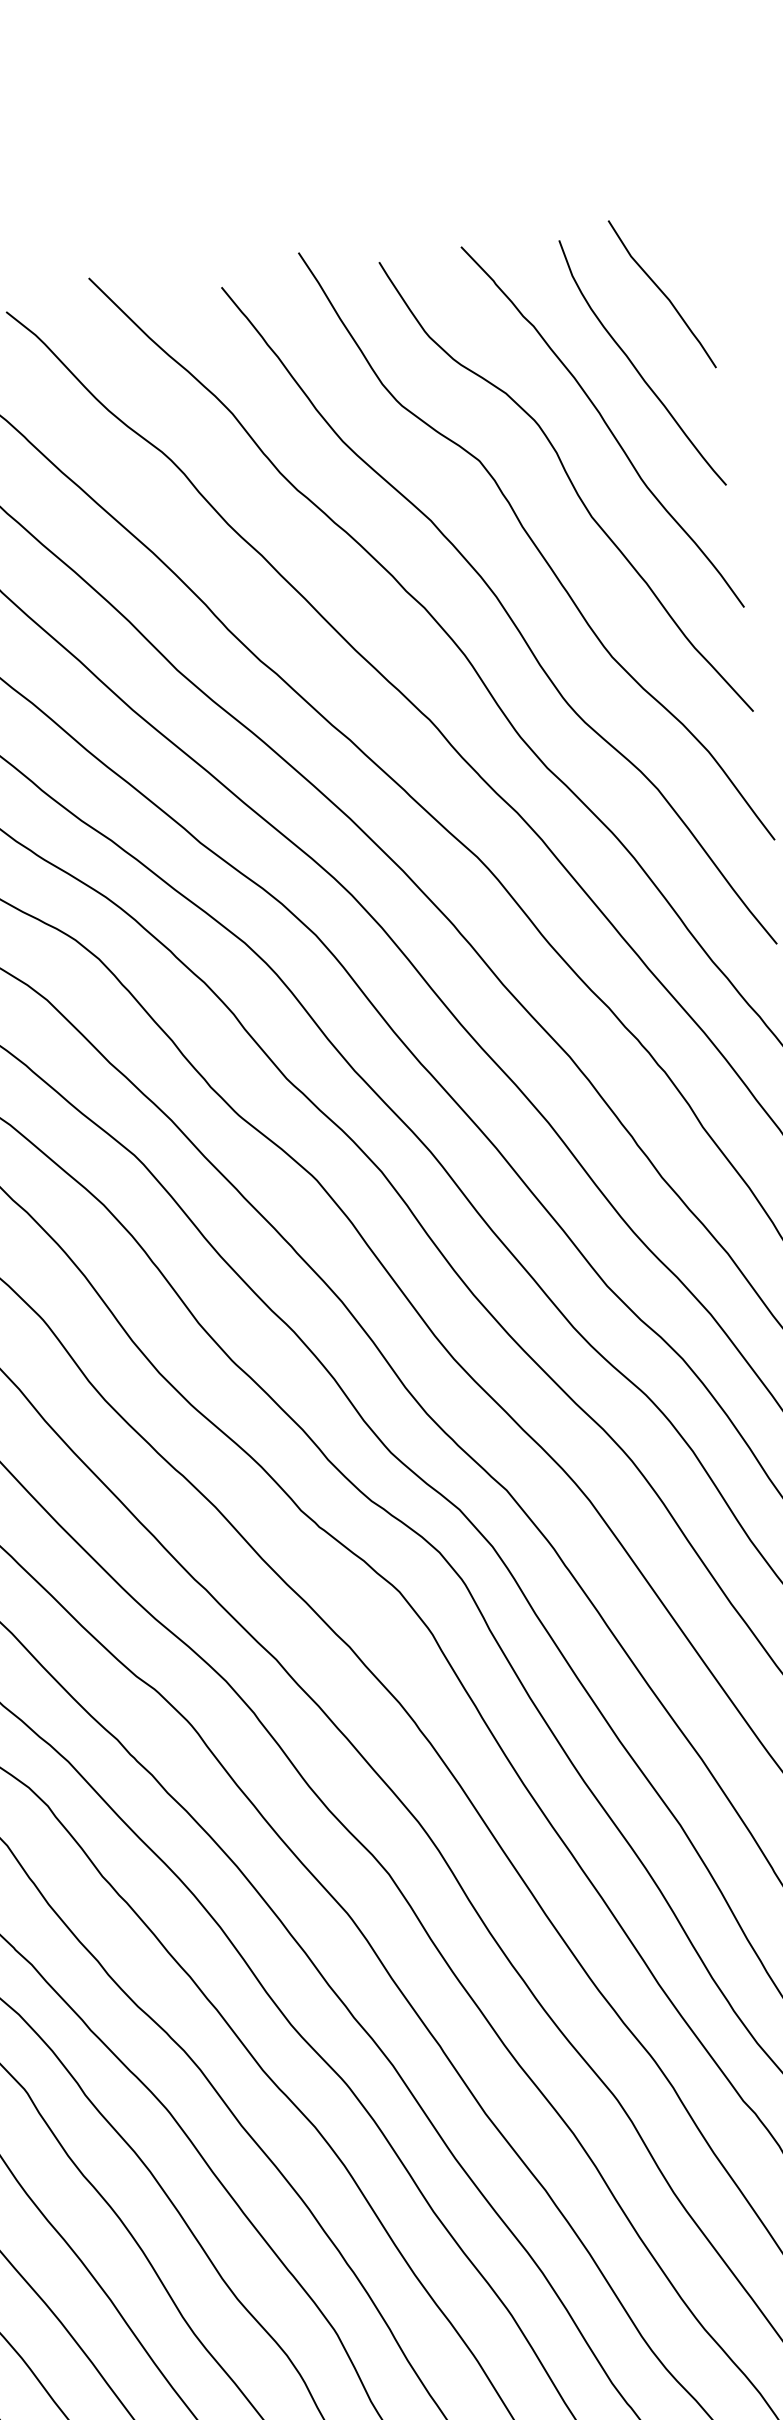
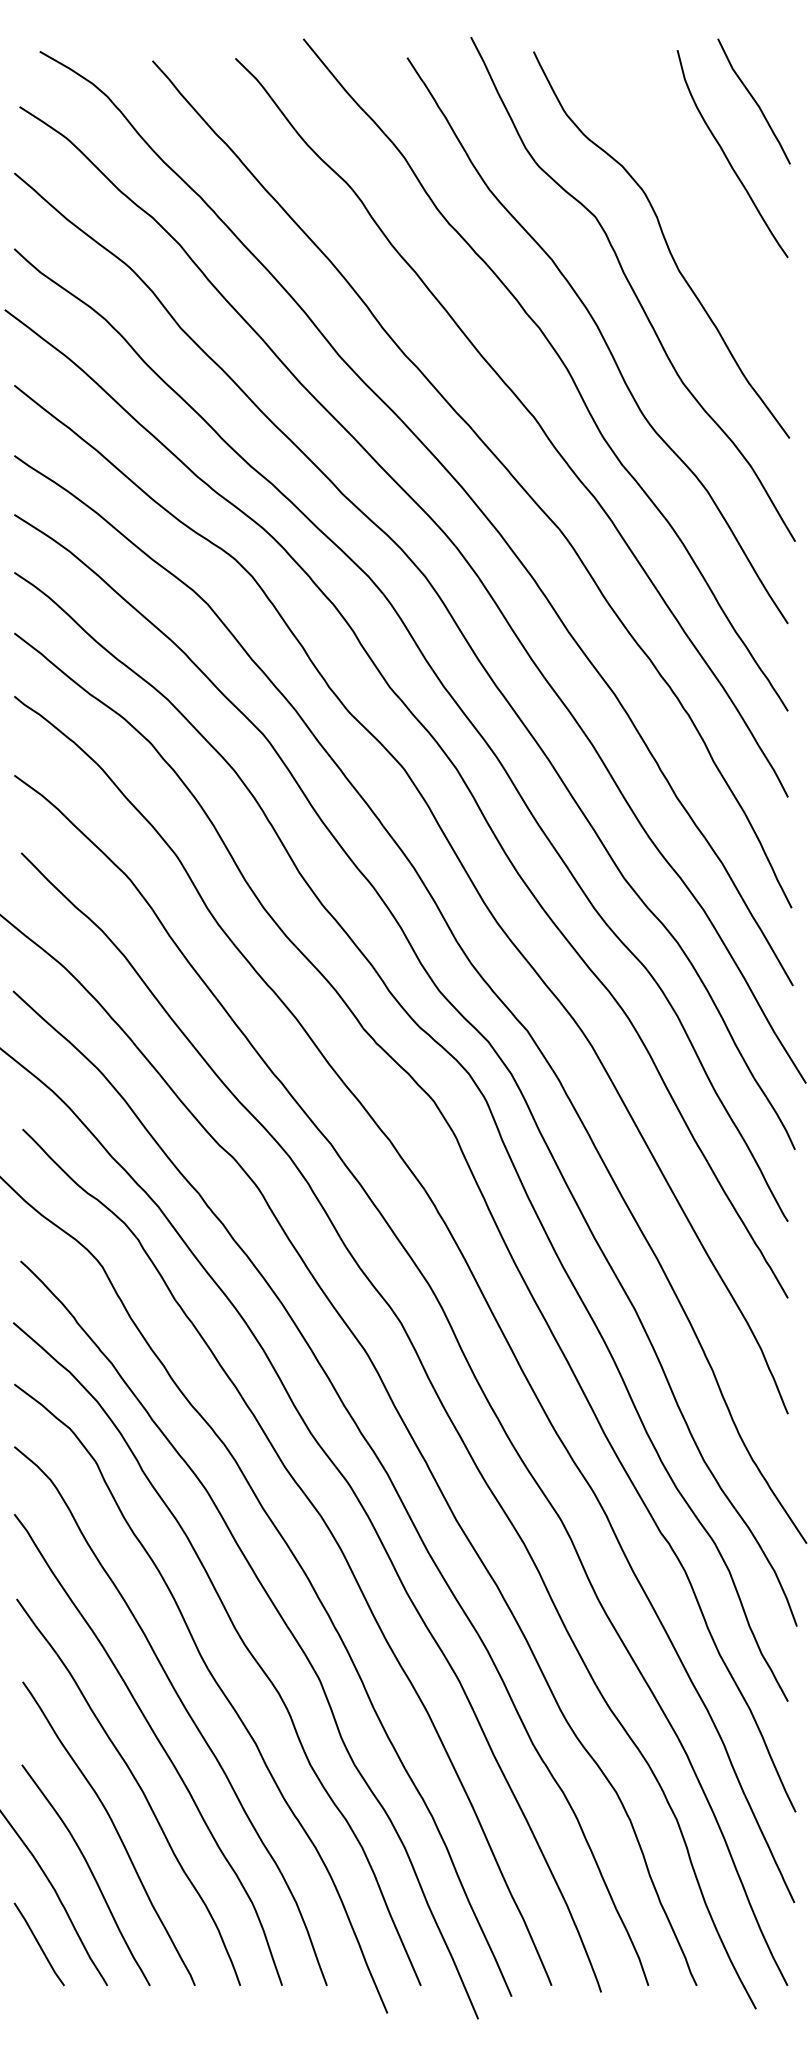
curve: (604, 424) -> (697, 199), removed

